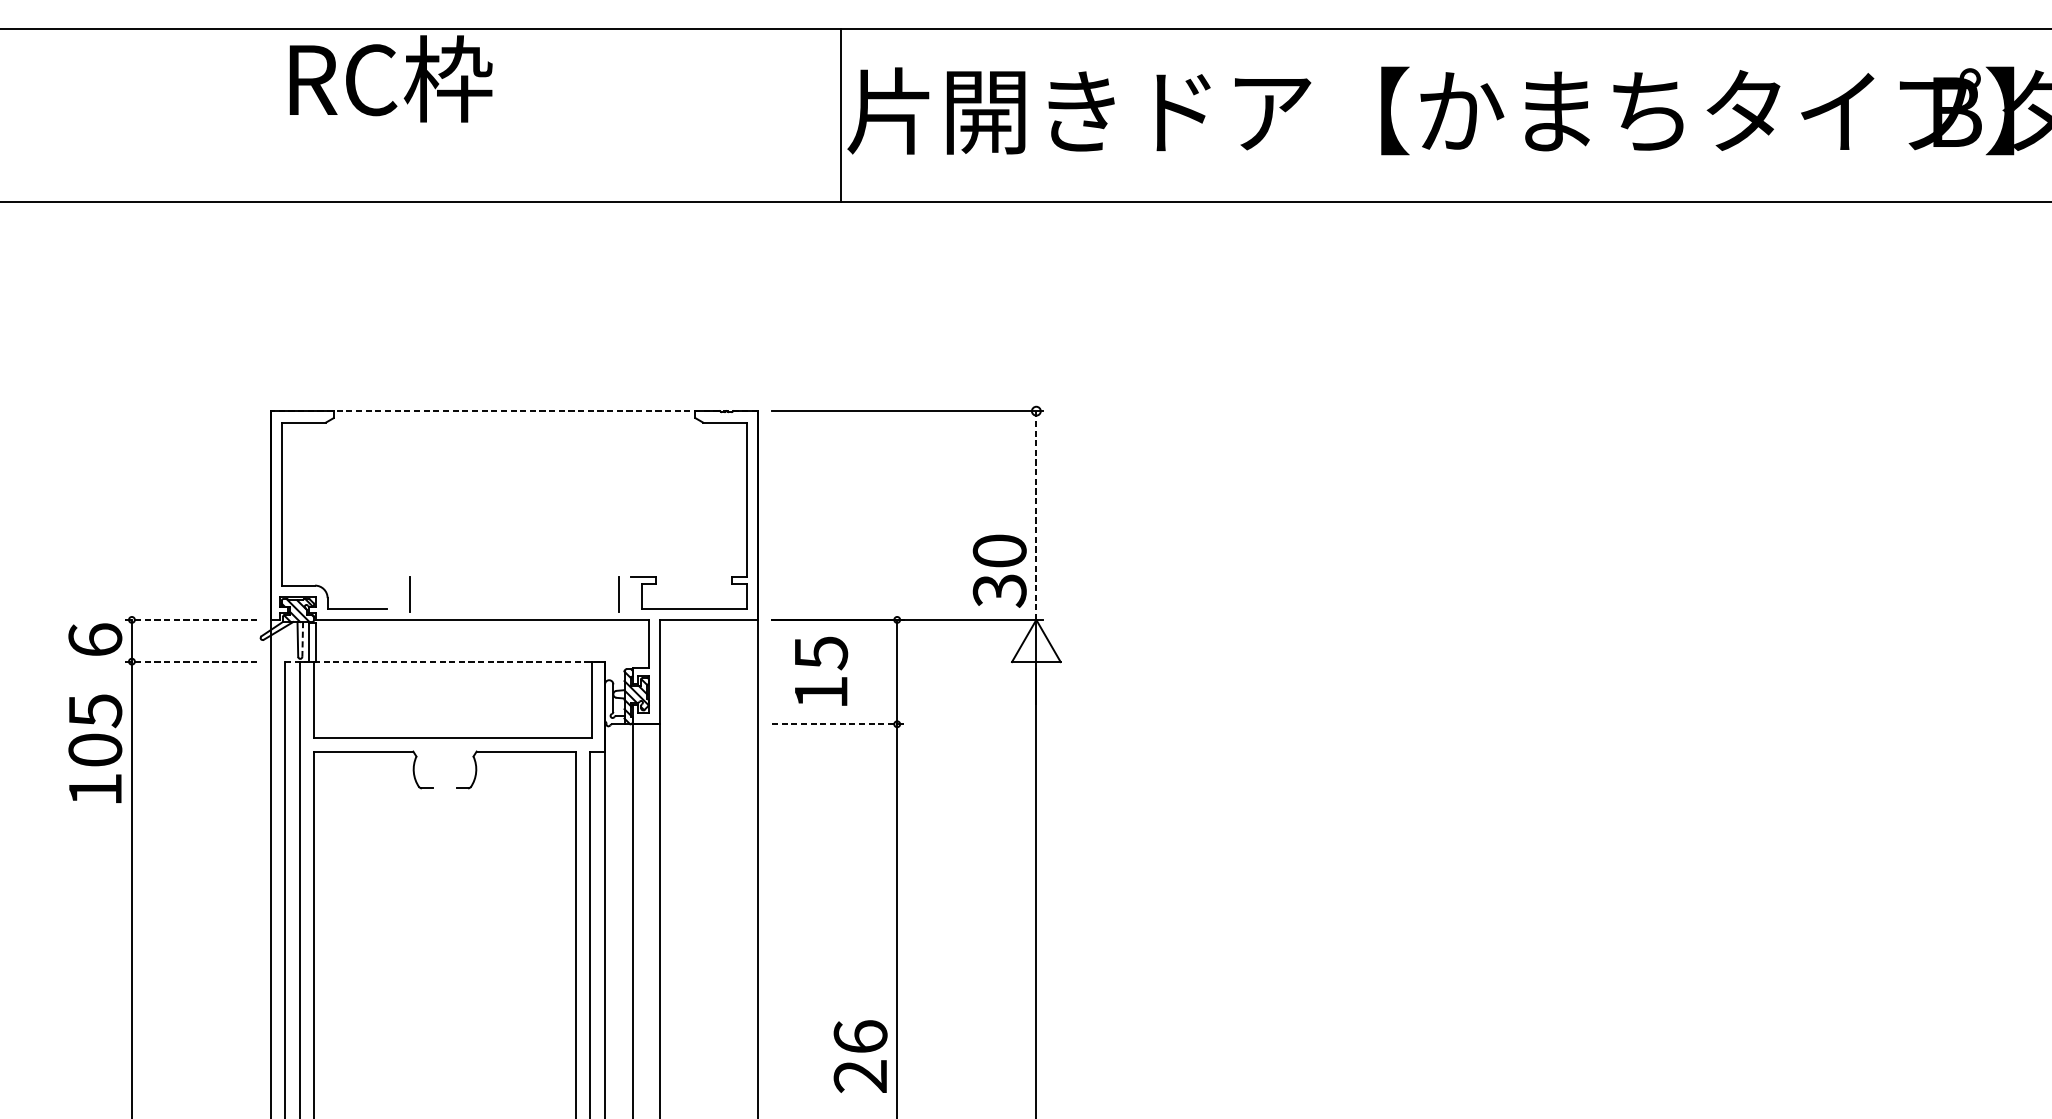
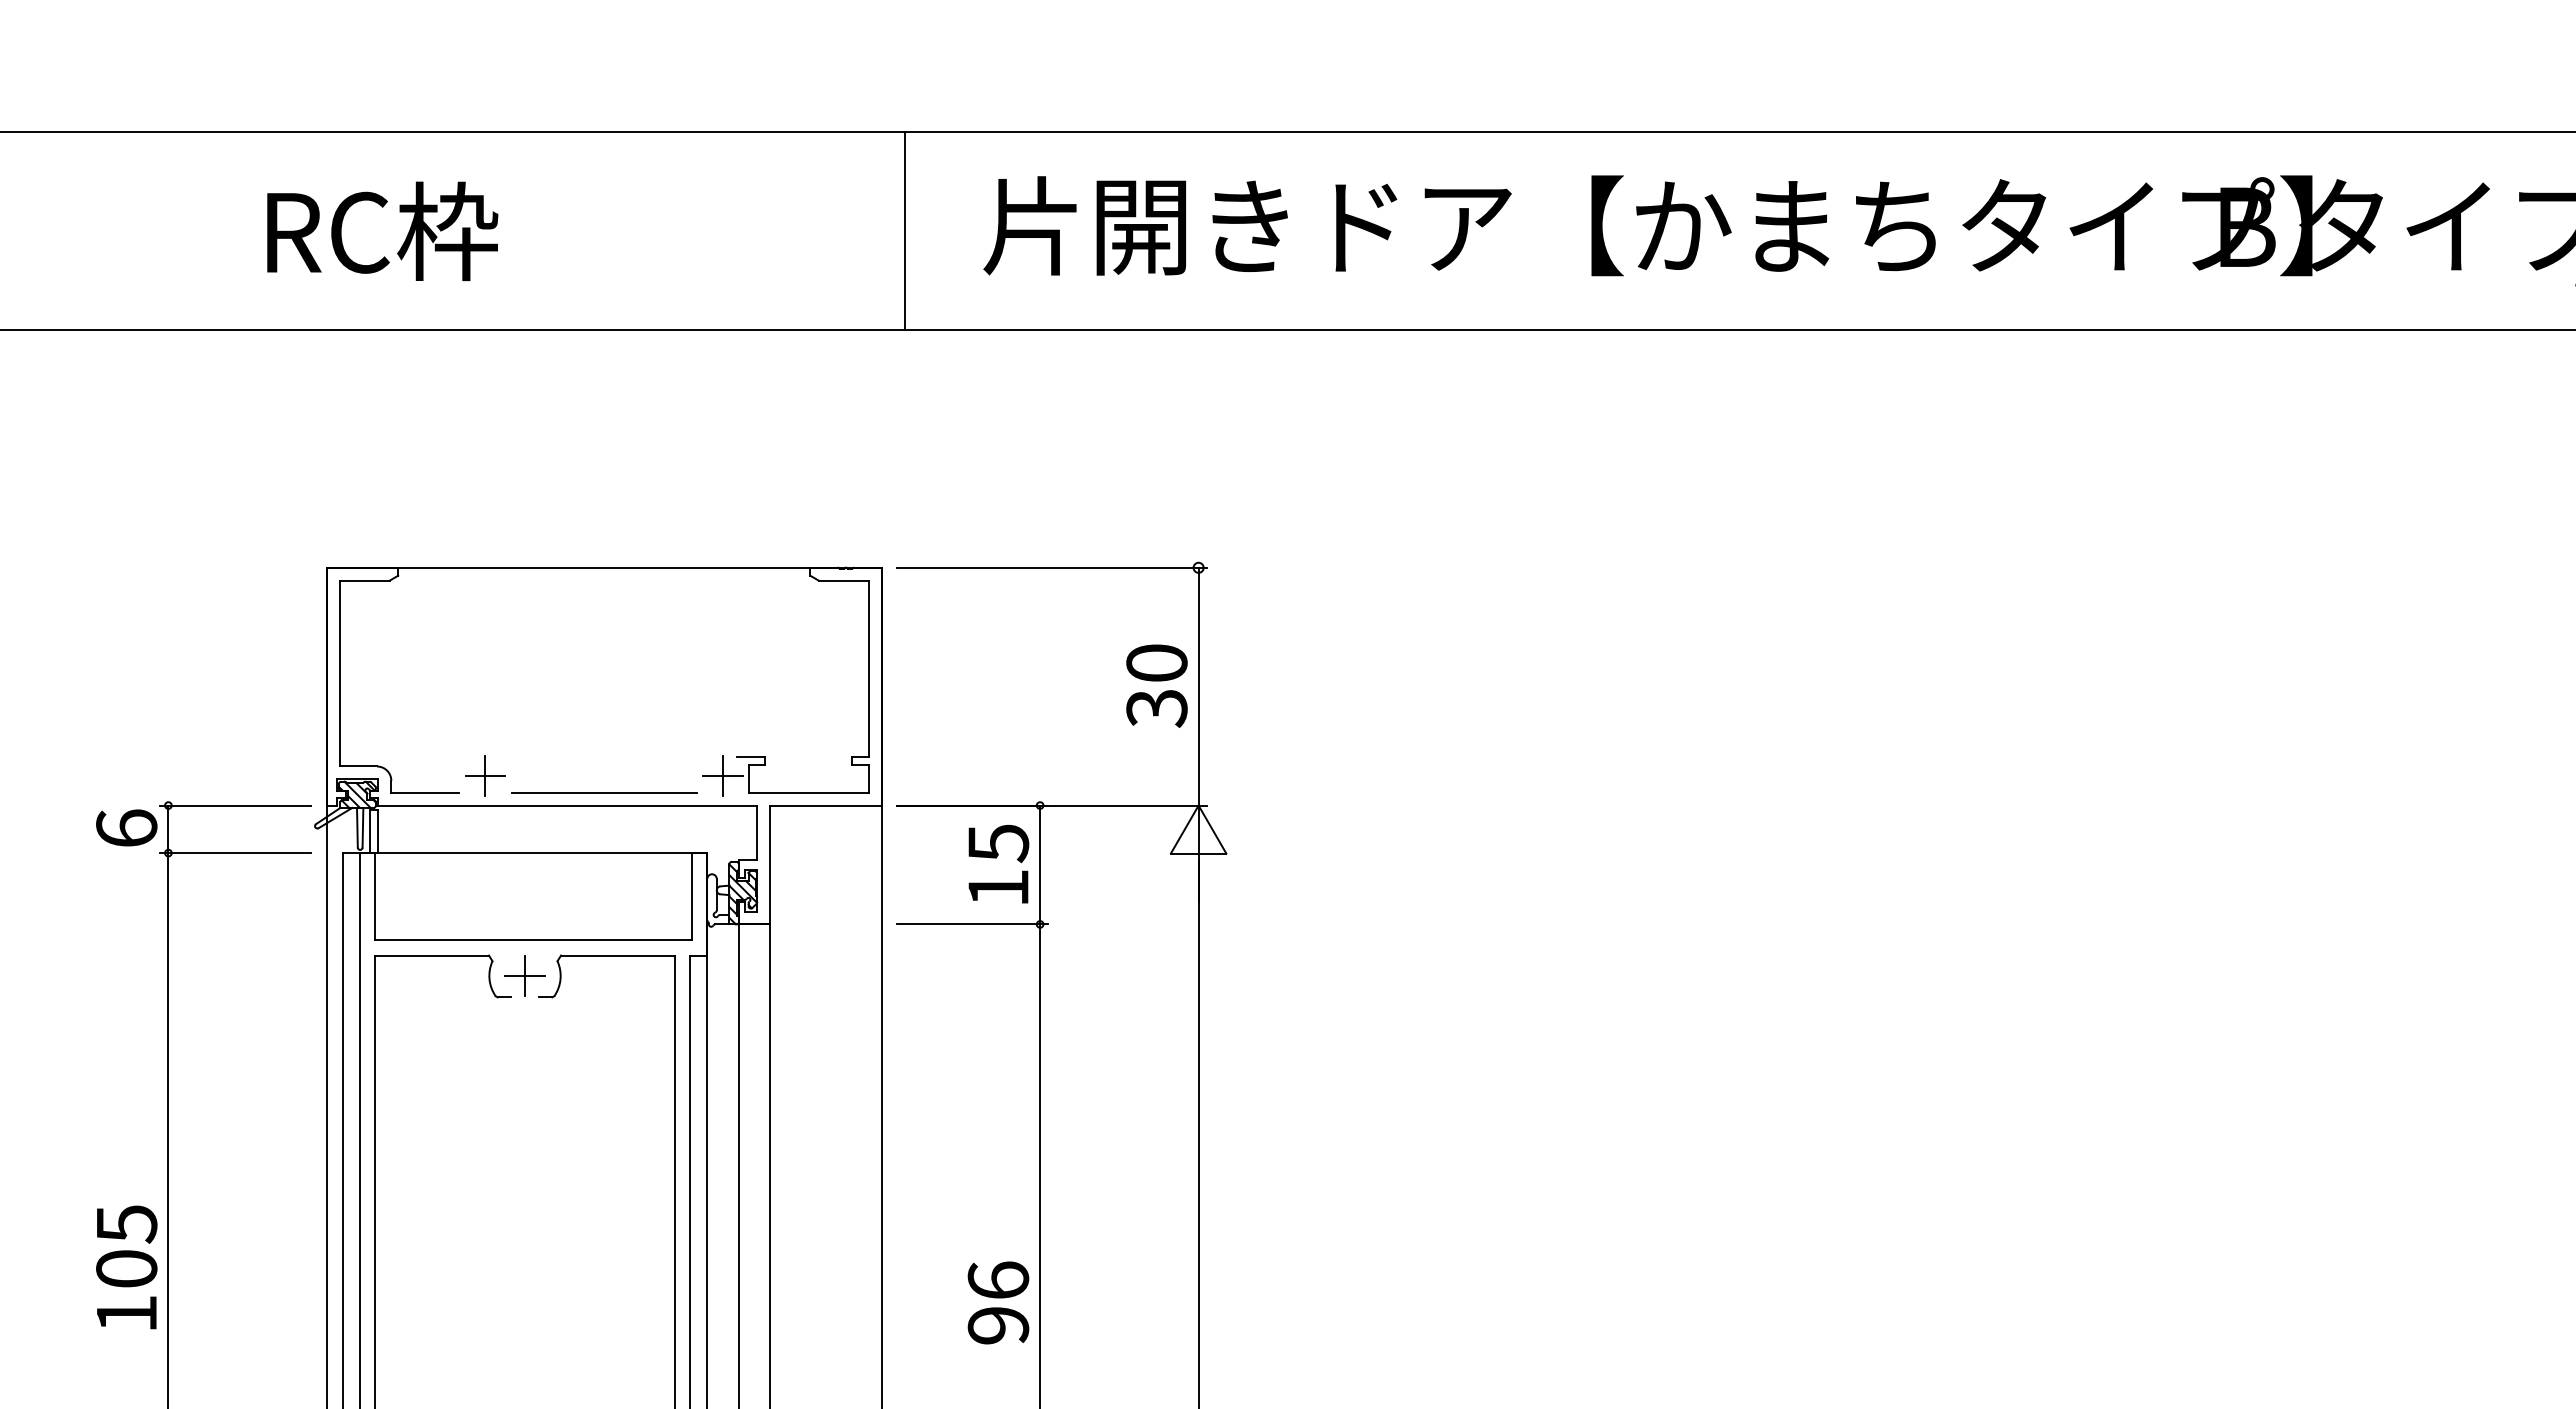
text: (390, 78) -> (382, 230), moved
line: (841, 115) -> (905, 230), moved
line: (513, 410) -> (603, 567), dashed -> solid
line: (1036, 515) -> (1198, 686), dashed -> solid
text: (999, 570) -> (1156, 685), moved
line: (410, 594) -> (485, 776), added
line: (618, 594) -> (722, 776), added
line: (514, 608) -> (604, 792), added
line: (190, 619) -> (235, 805), dashed -> solid
line: (302, 639) -> (362, 827), dashed -> solid
line: (190, 661) -> (235, 853), dashed -> solid
line: (445, 661) -> (525, 853), dashed -> solid
text: (821, 670) -> (998, 863), moved
line: (838, 724) -> (973, 924), dashed -> solid
text: (95, 748) -> (126, 1267), moved
part: (444, 769) -> (524, 975), added
text: (860, 1076) -> (998, 1325), 26 -> 96

